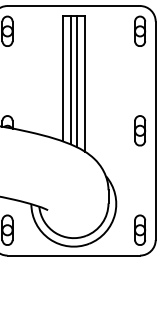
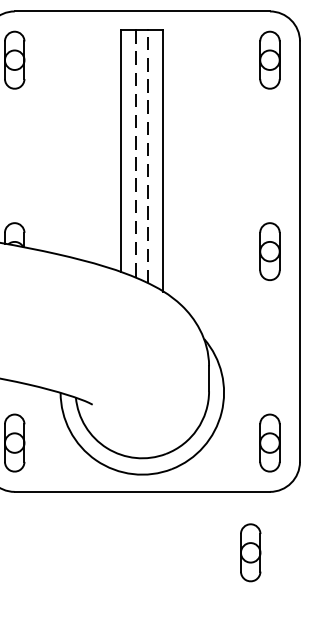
line: (70, 80) -> (135, 154), solid -> dashed
line: (76, 81) -> (147, 156), solid -> dashed
part: (130, 286) -> (251, 551), added

